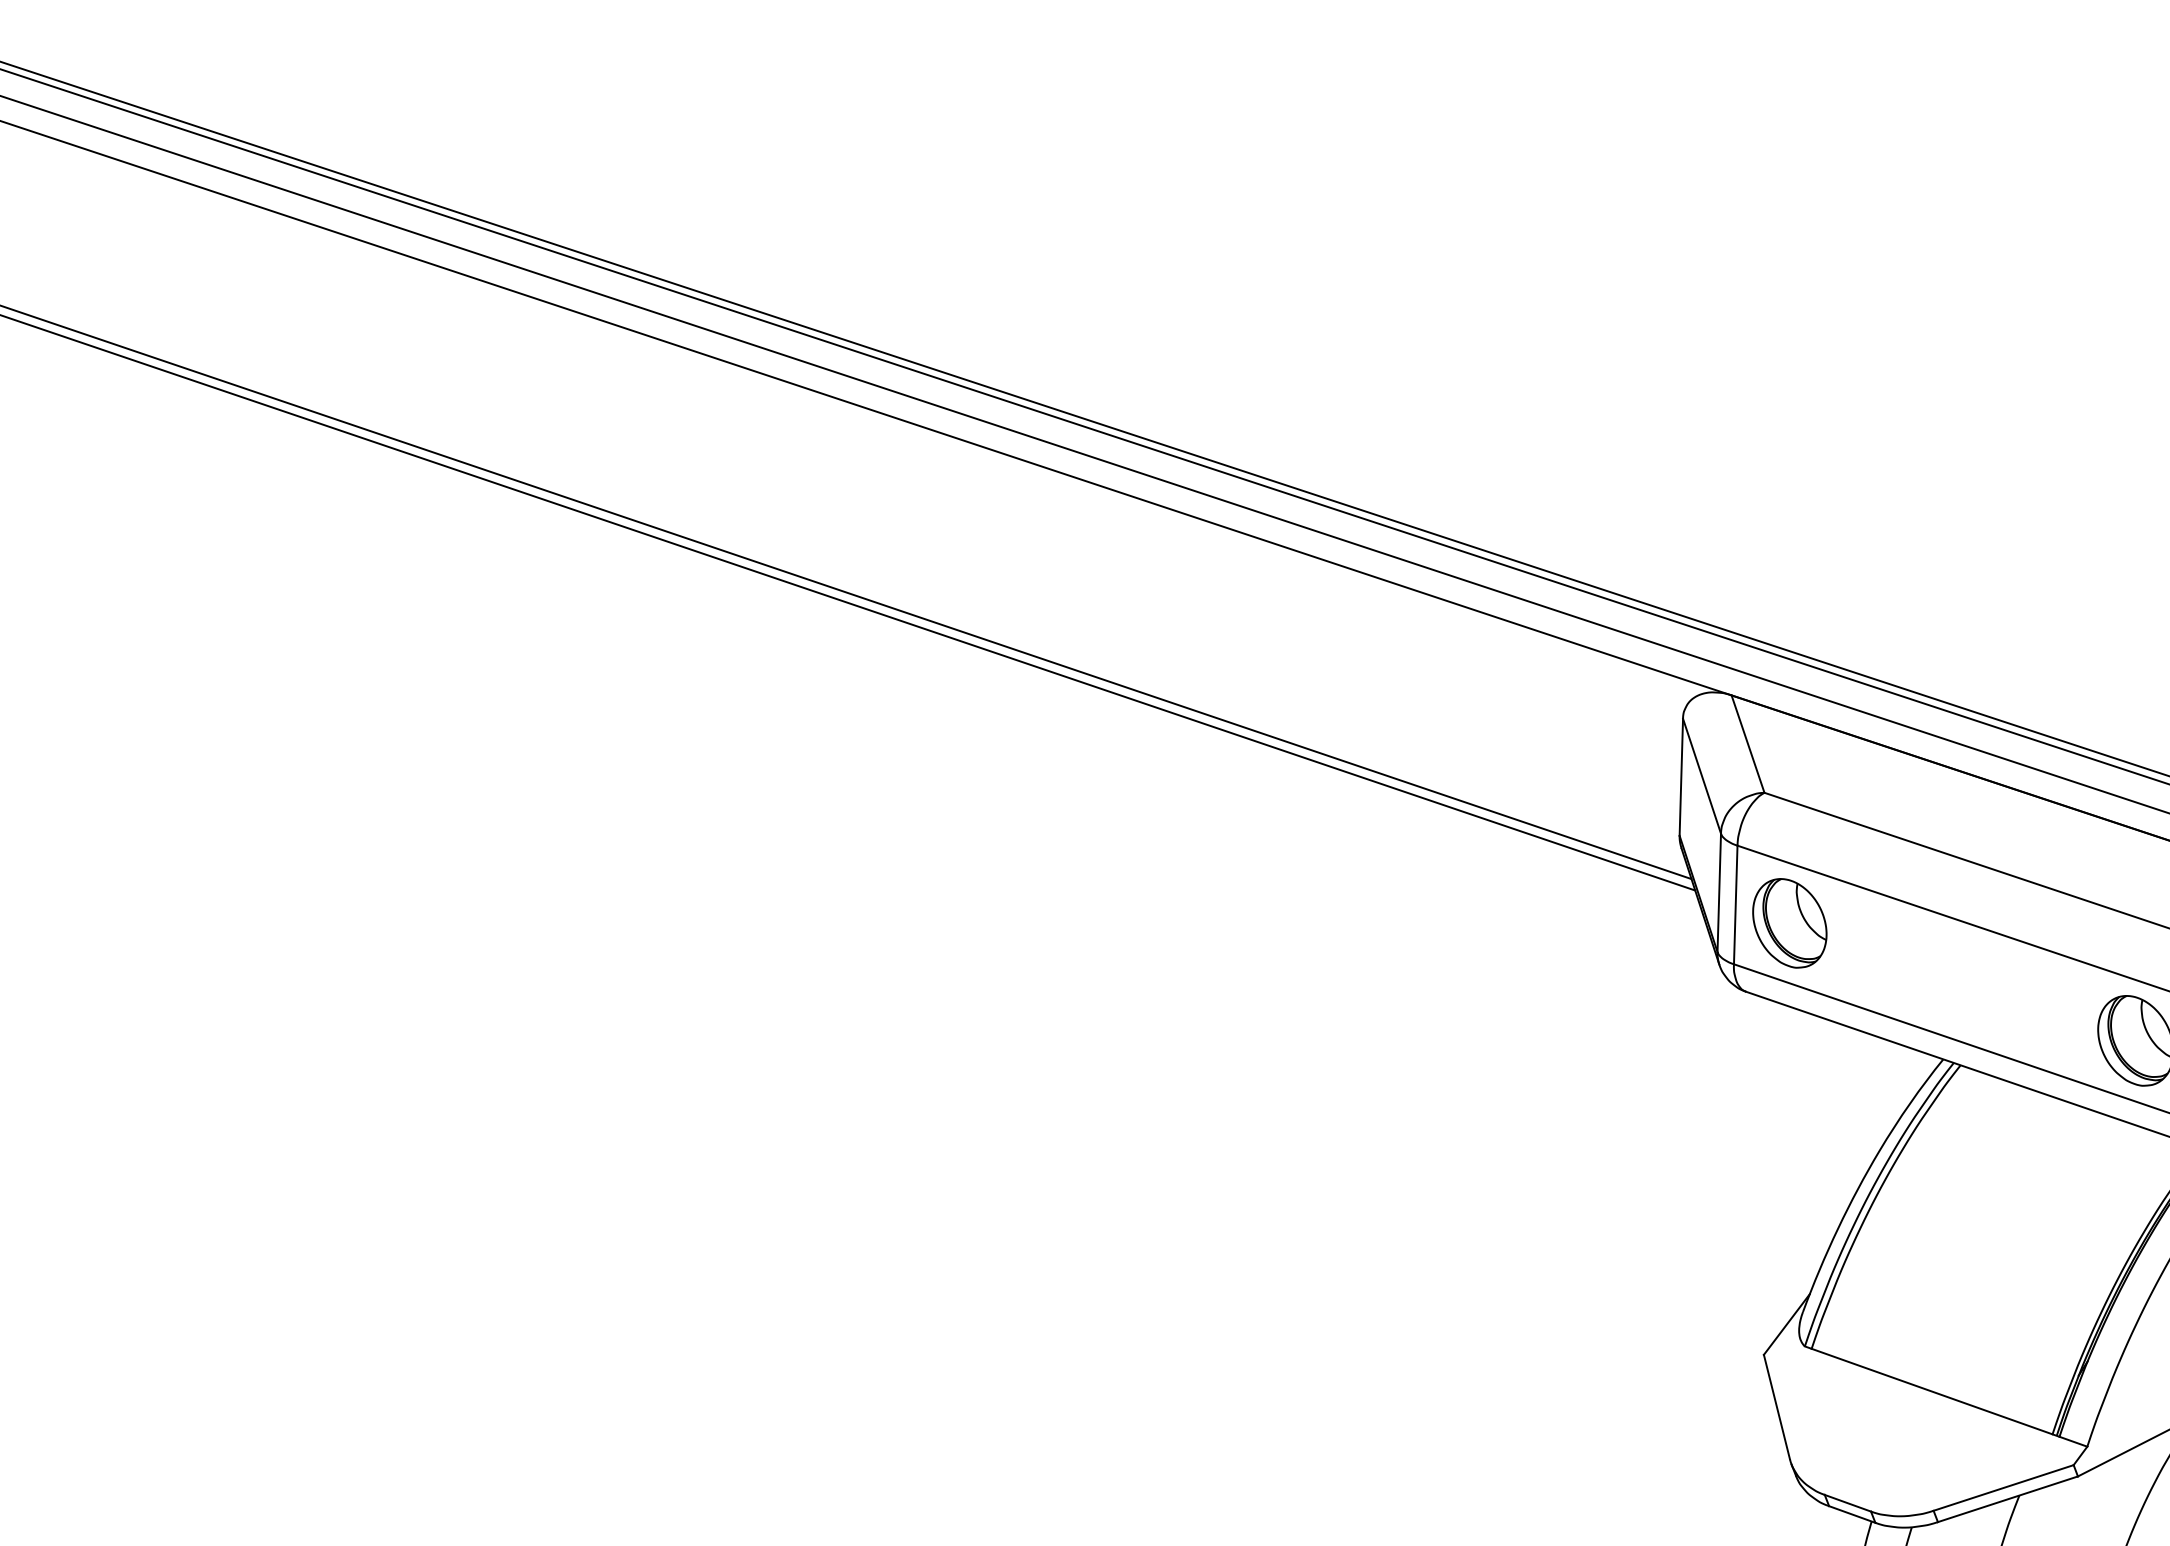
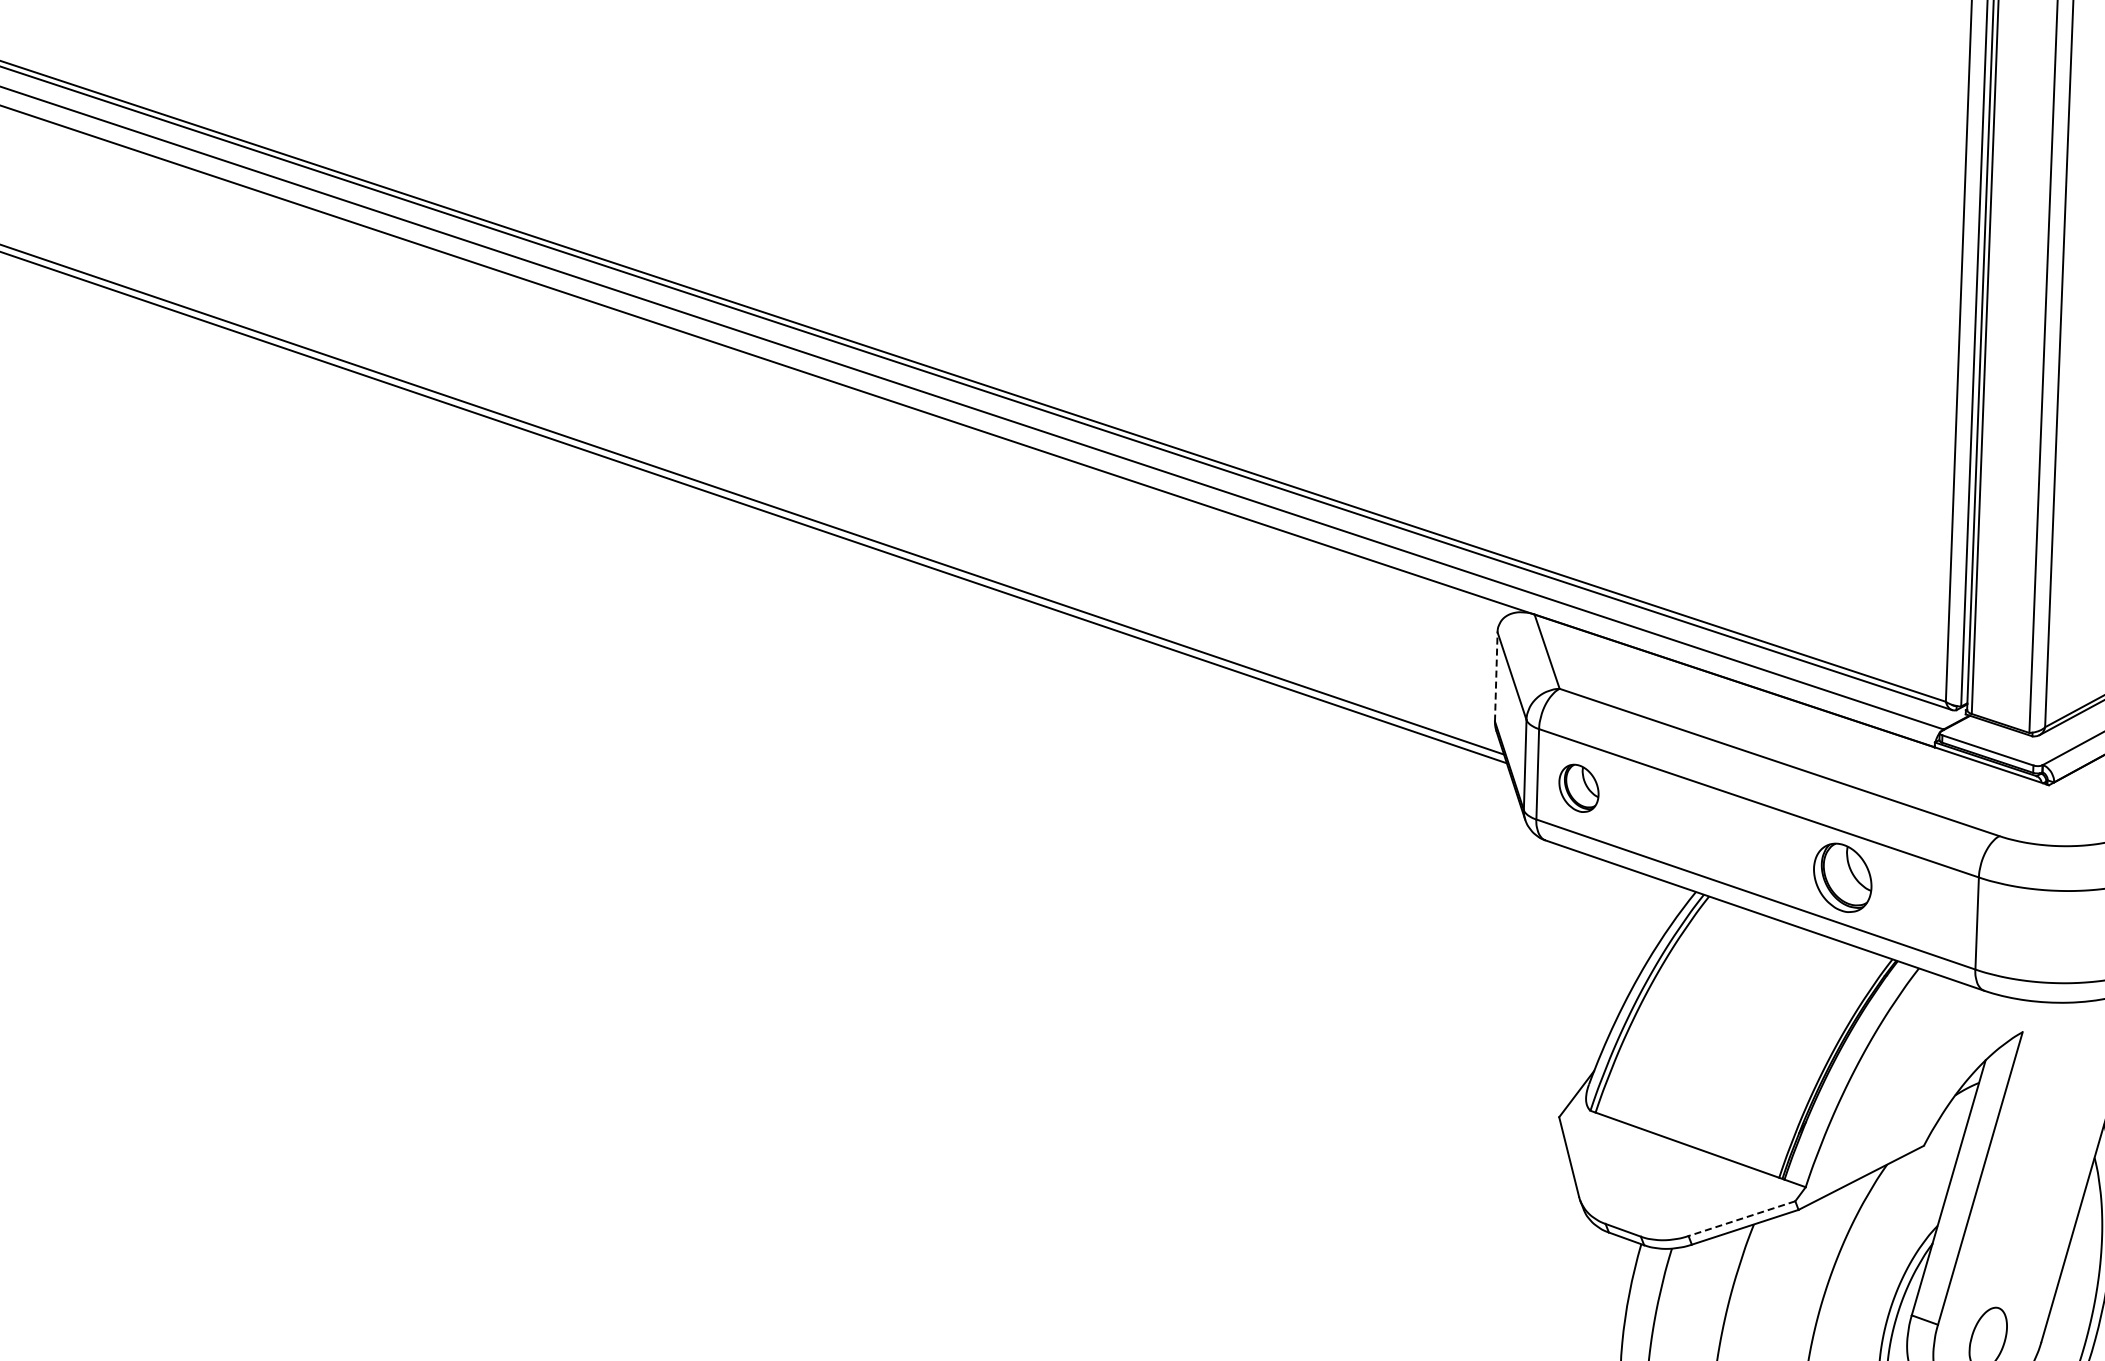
line: (1681, 776) -> (1496, 676), solid -> dashed
part: (1789, 923) -> (1578, 788), size x0.7
line: (2003, 1487) -> (1741, 1218), solid -> dashed

